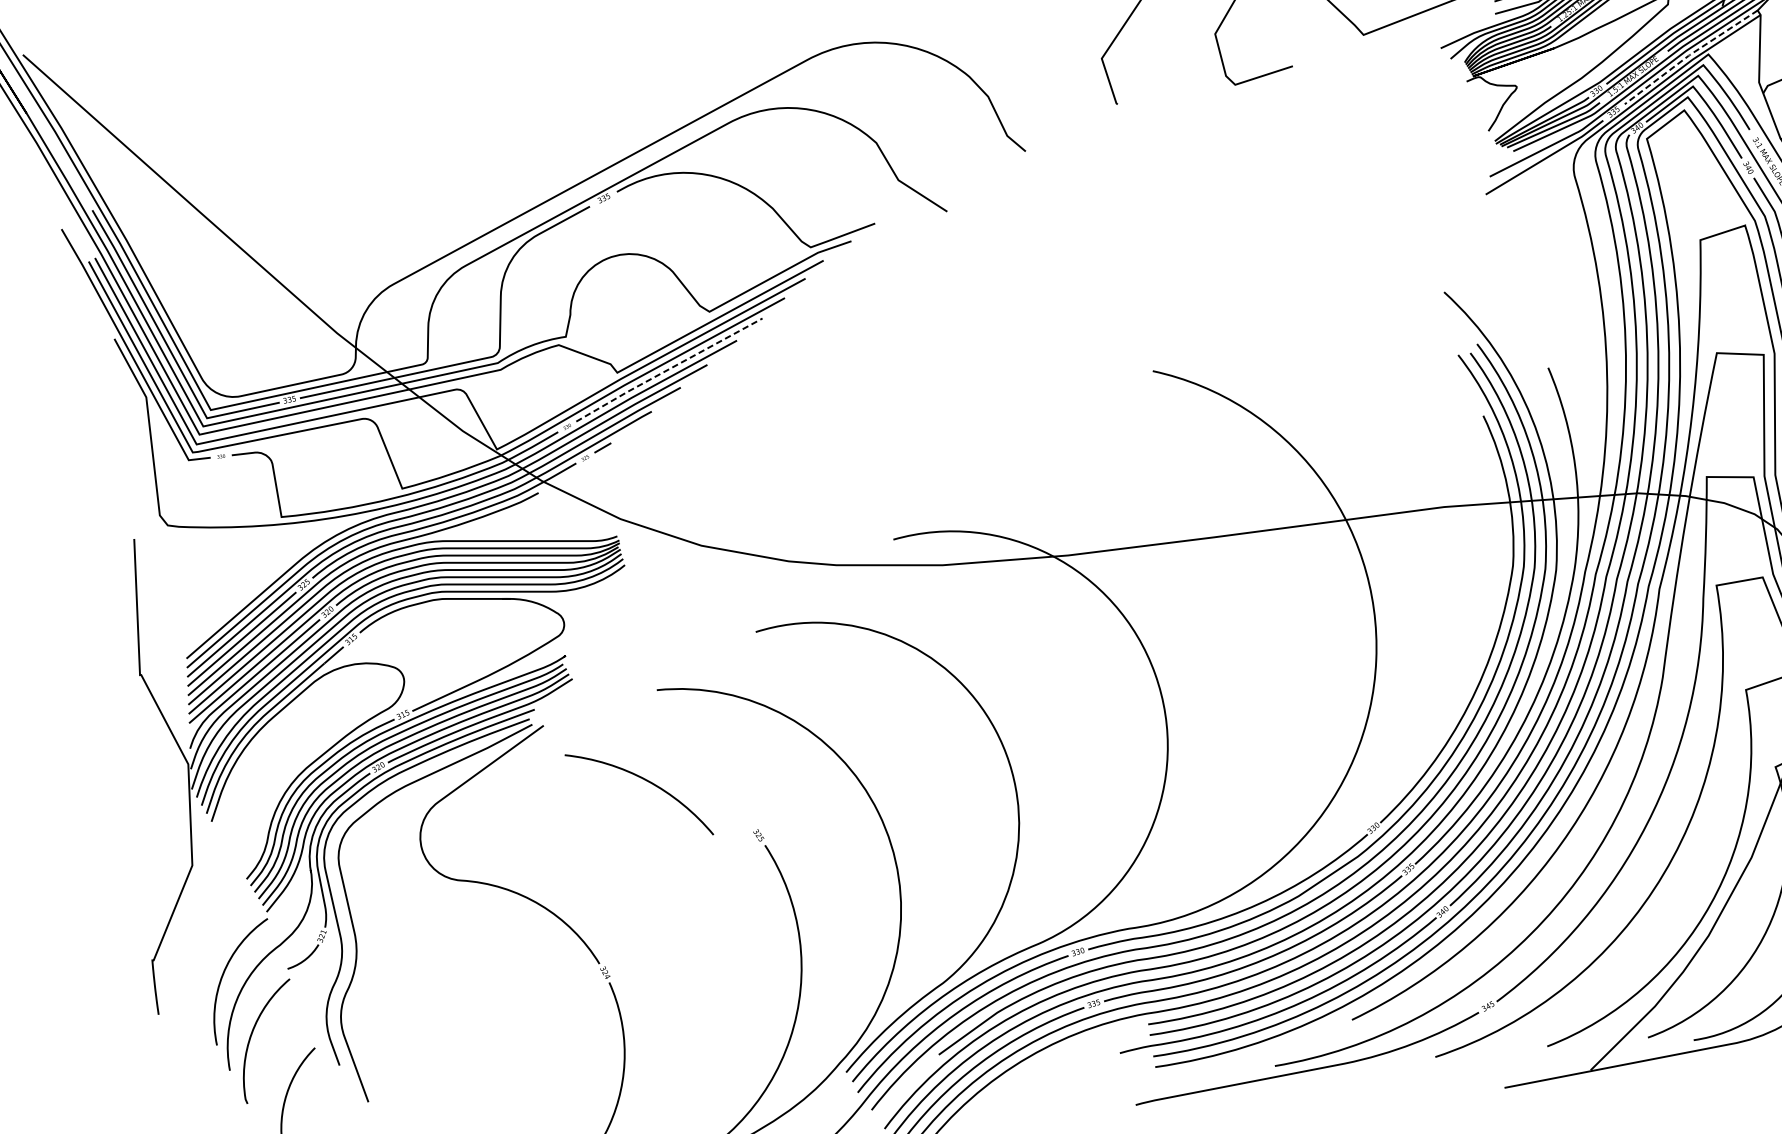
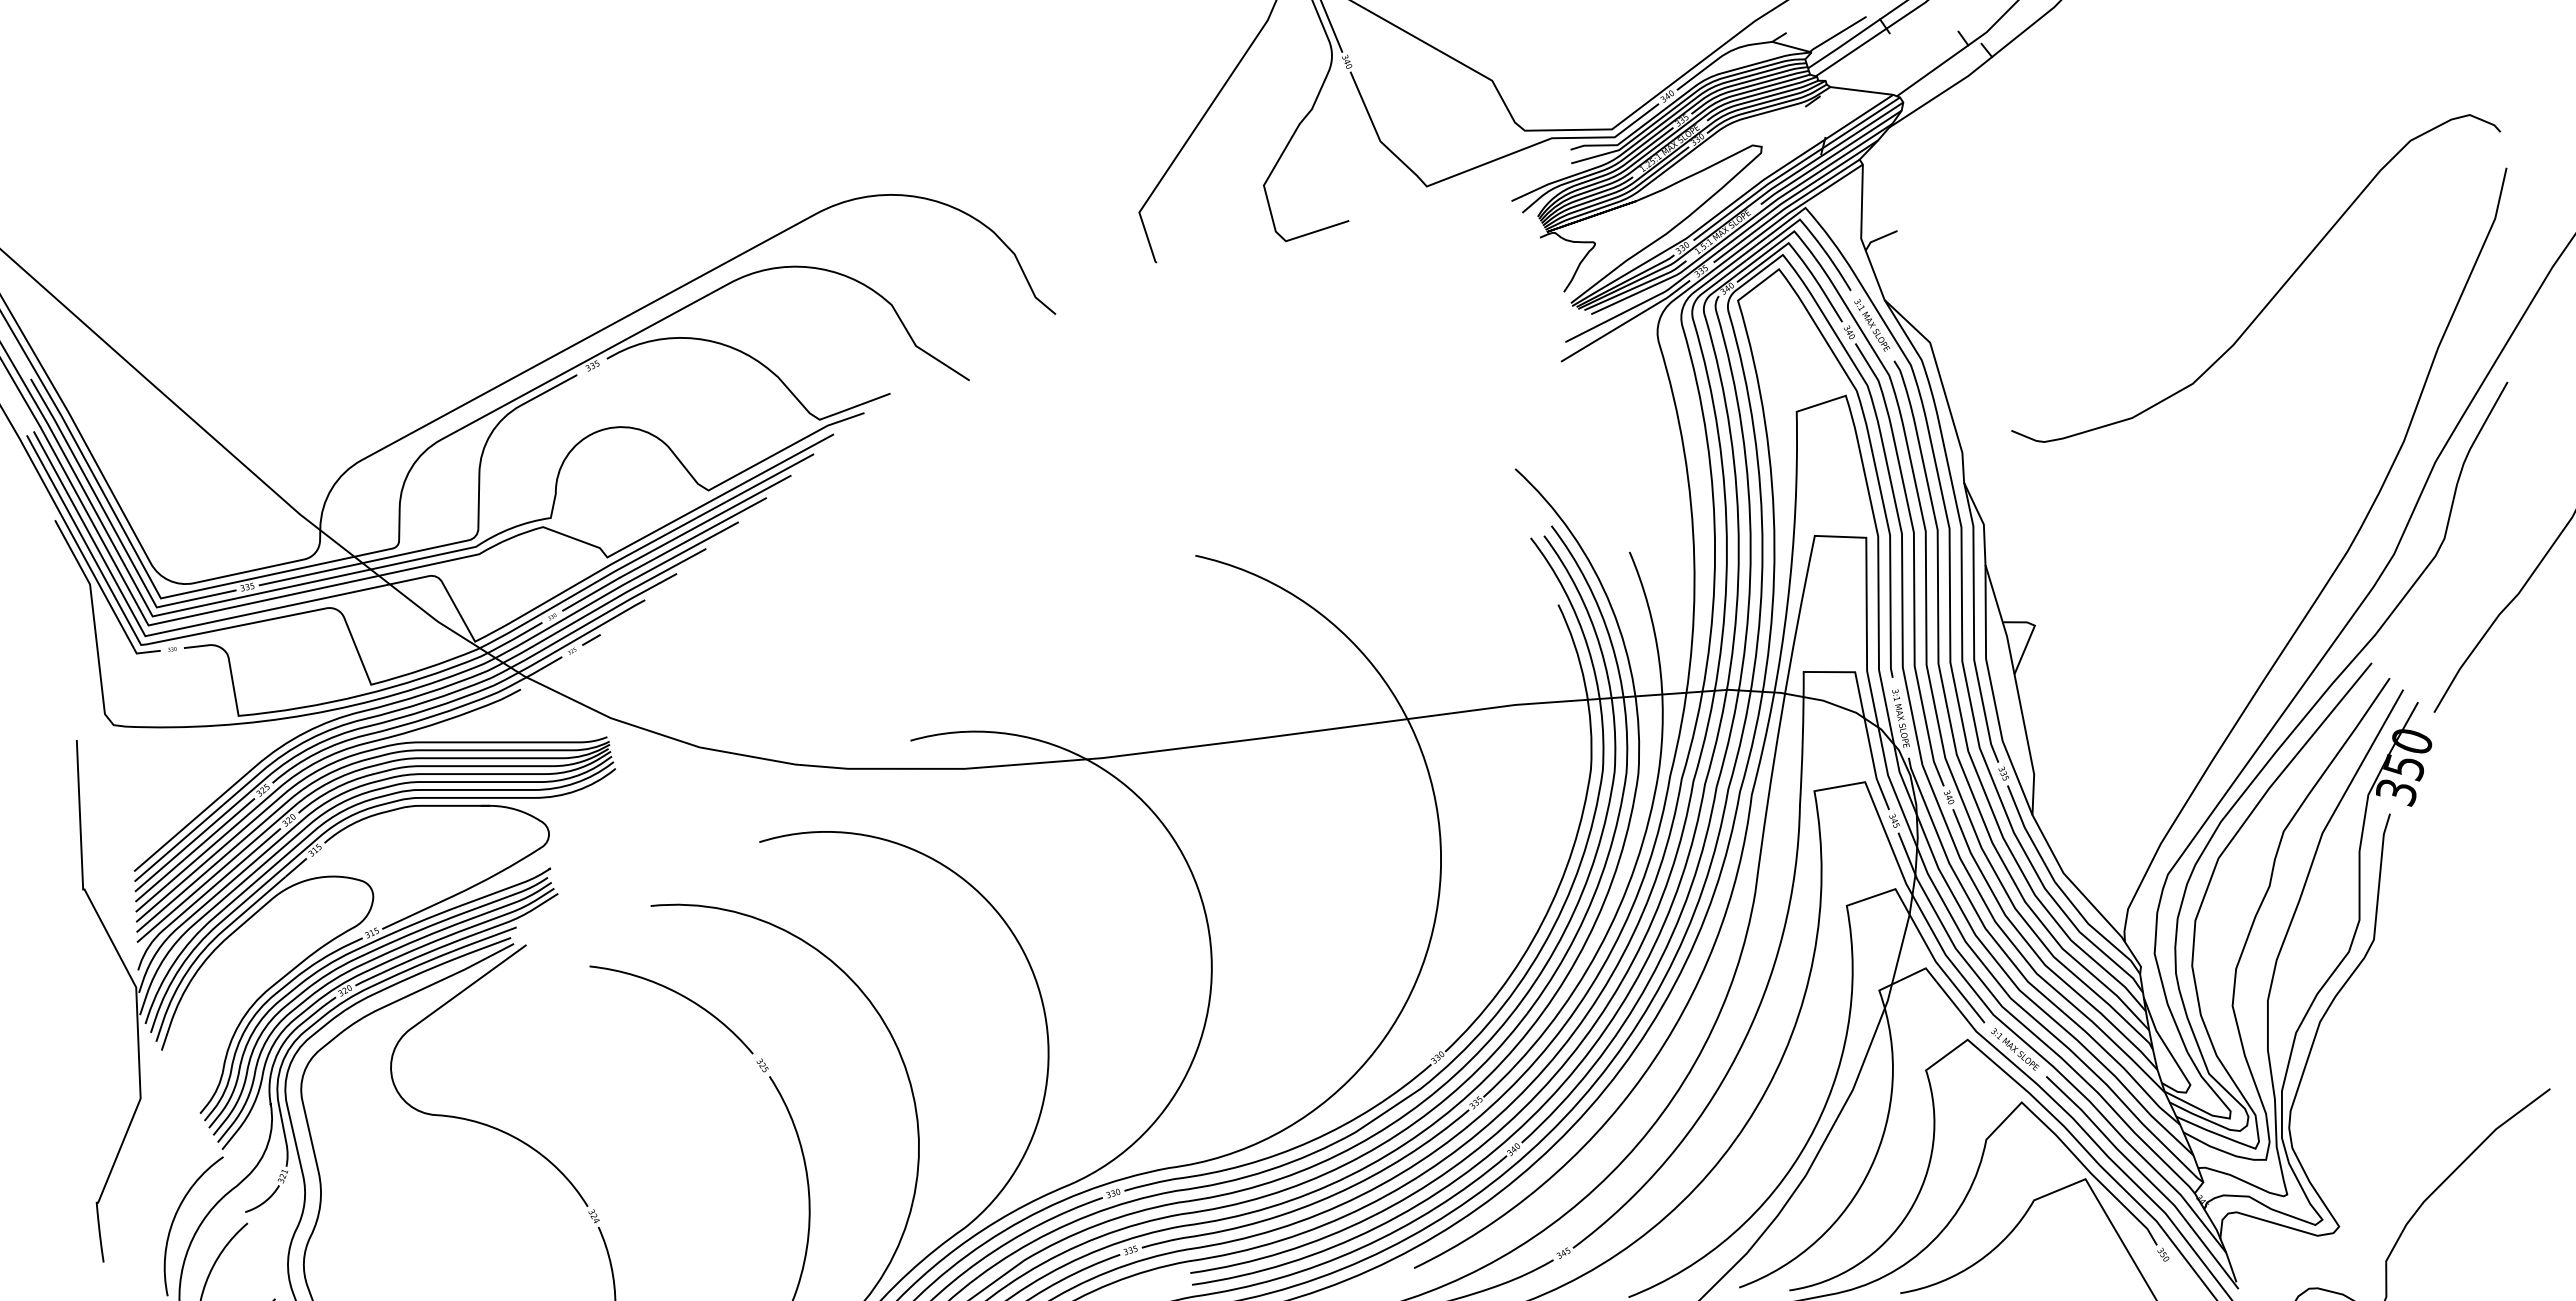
line: (1689, 54) -> (1784, 208), dashed -> solid
line: (668, 370) -> (663, 554), dashed -> solid
curve: (646, 781) -> (679, 995), moved

